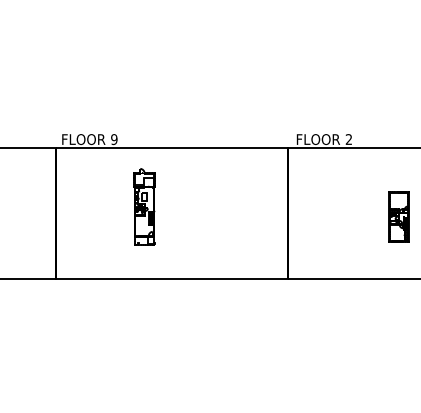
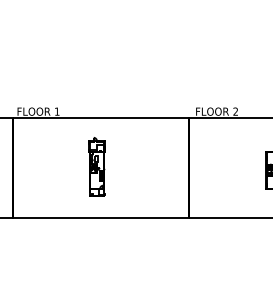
text: (114, 139) -> (57, 111), 9 -> 1
part: (144, 206) -> (96, 166), moved

